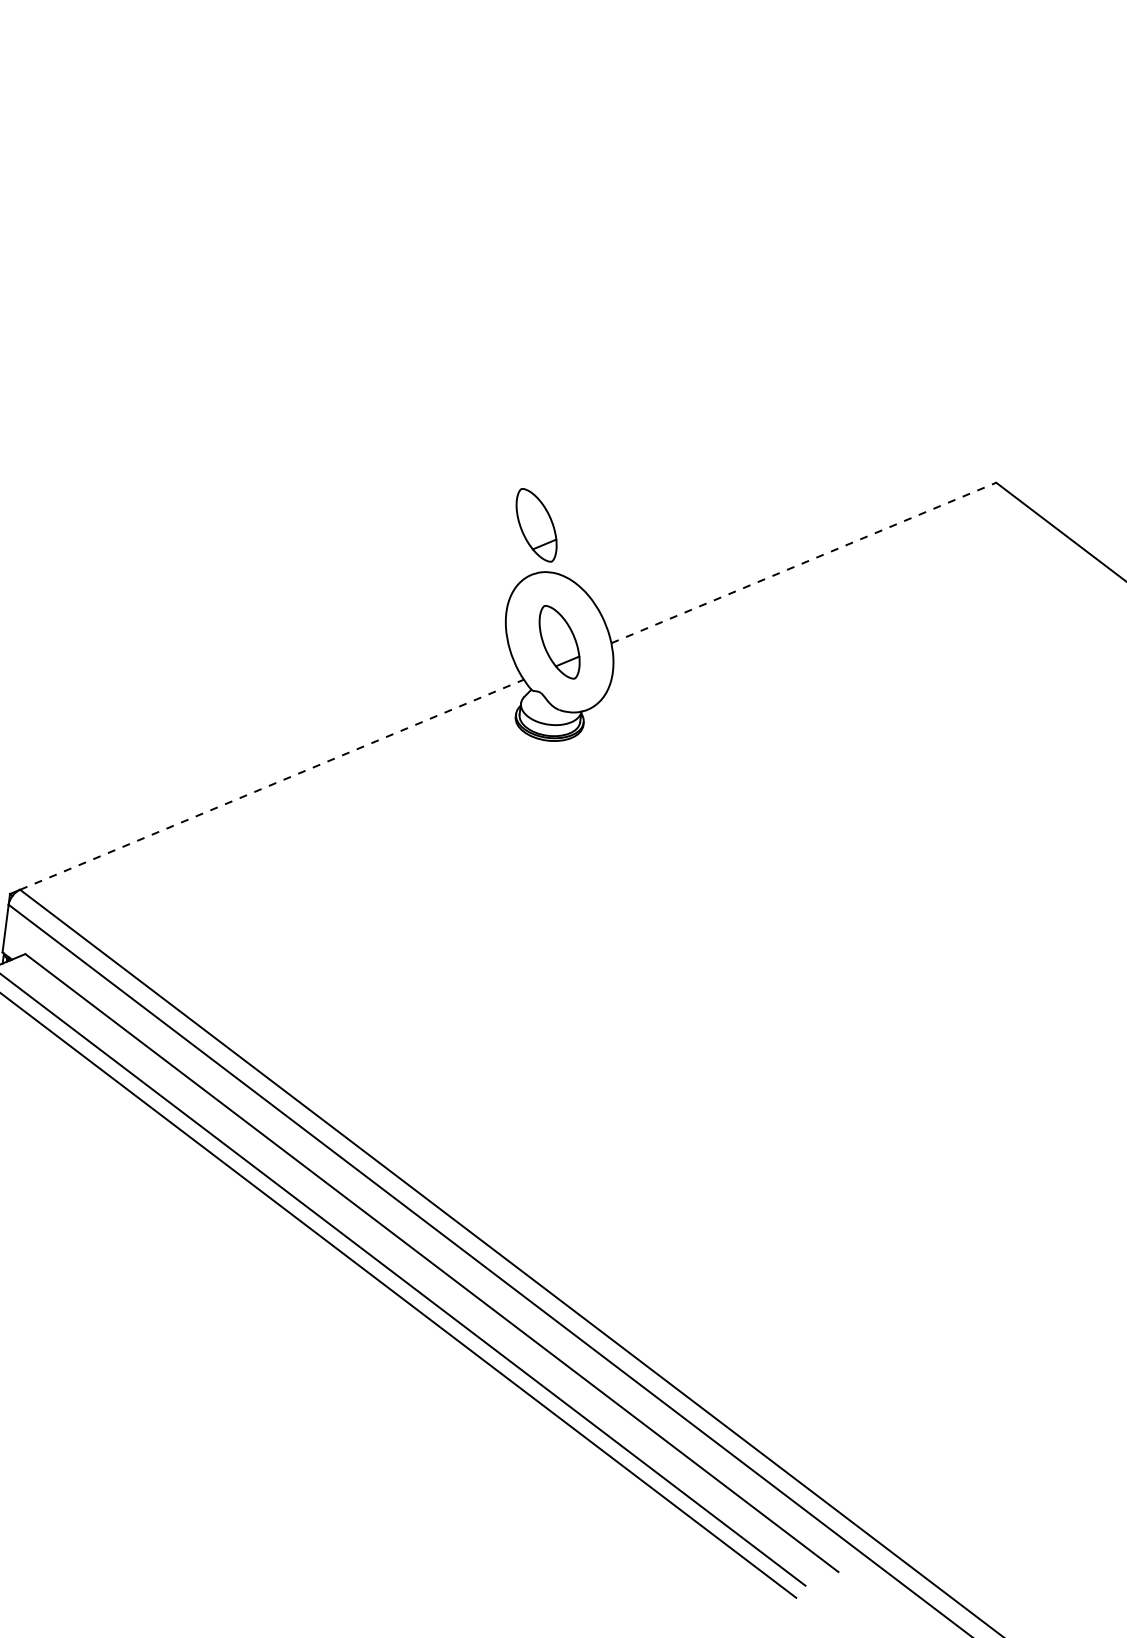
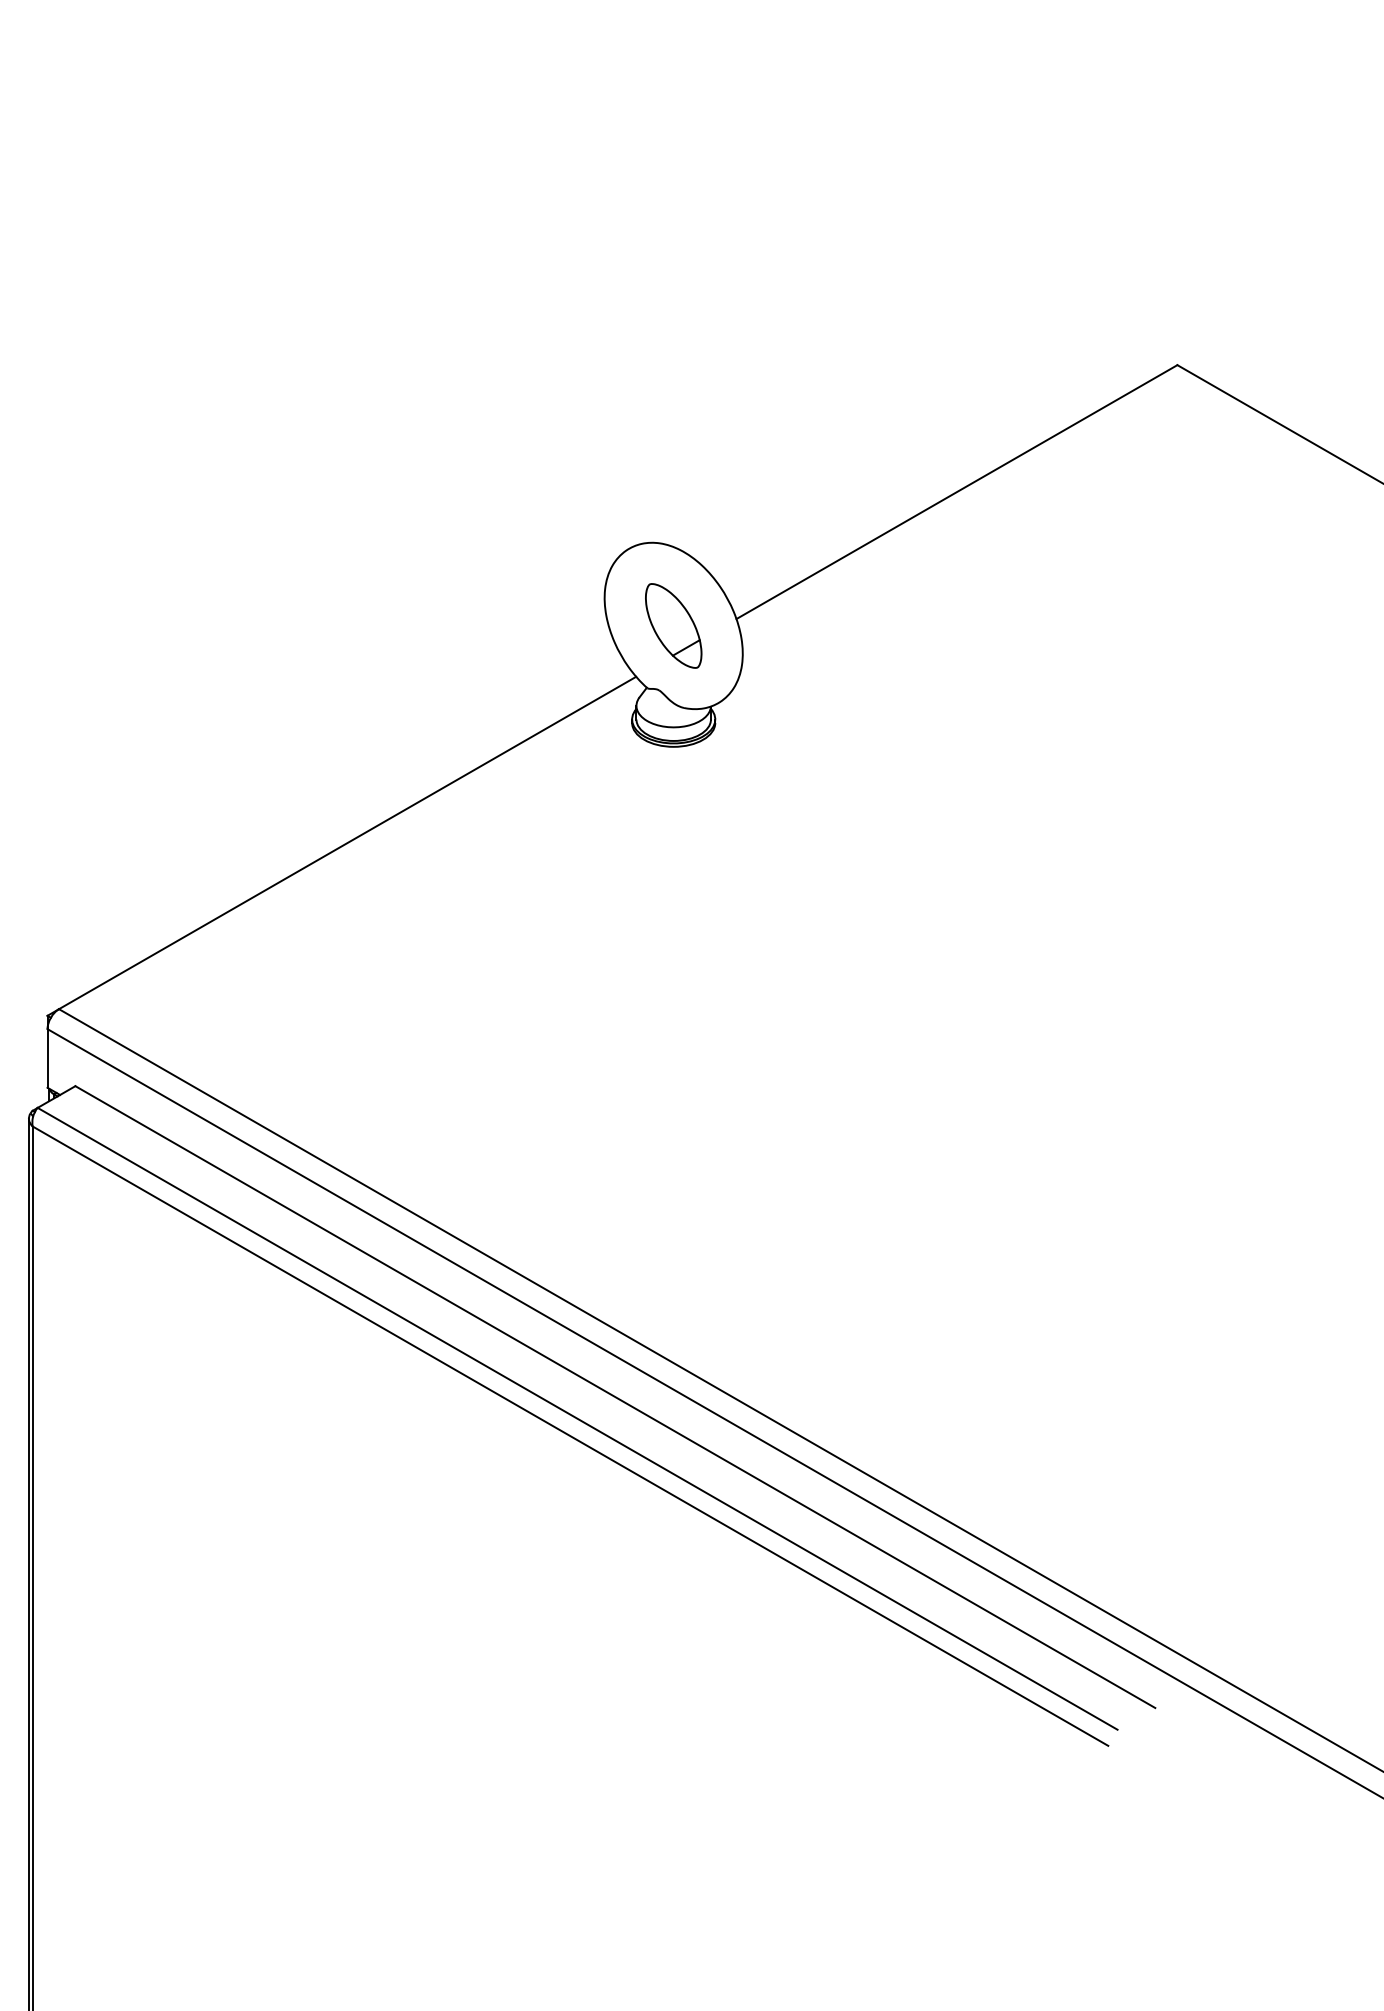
part: (536, 524) -> (627, 487), removed
line: (804, 562) -> (957, 491), dashed -> solid
line: (272, 784) -> (348, 842), dashed -> solid

